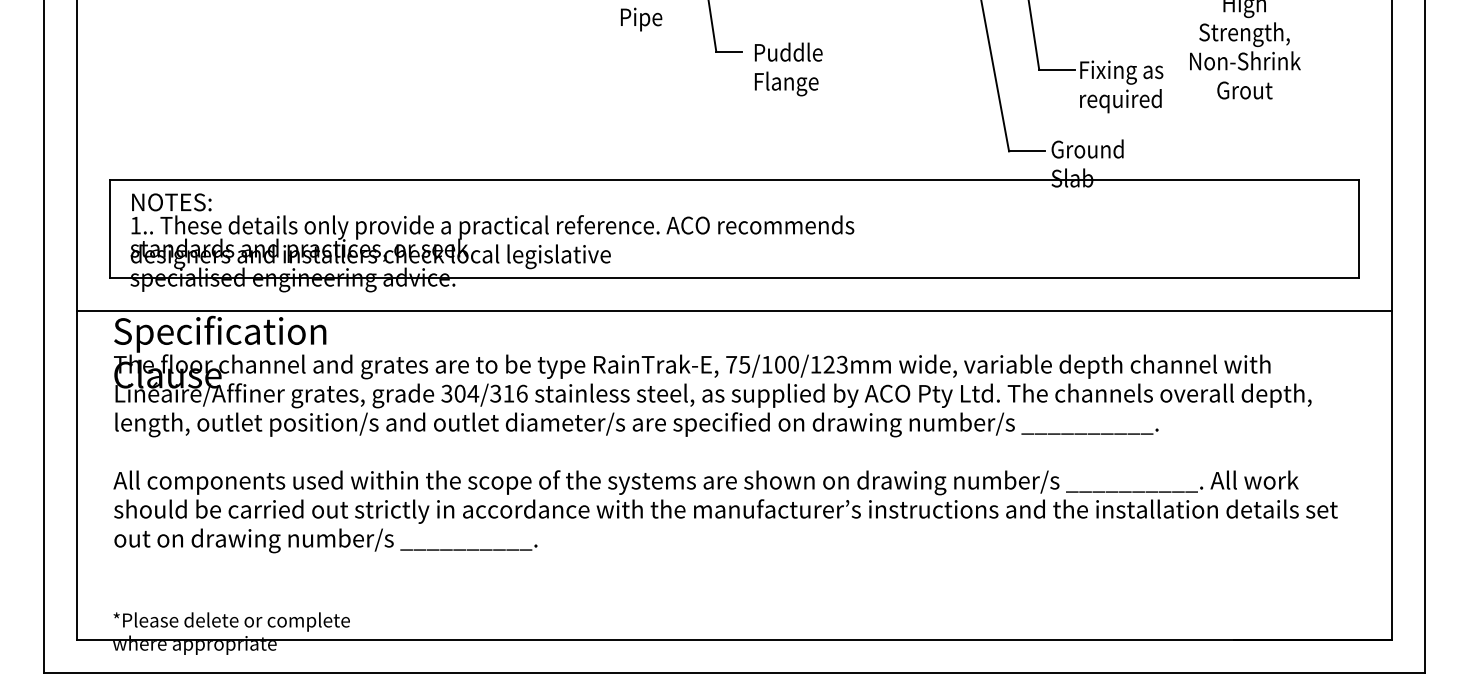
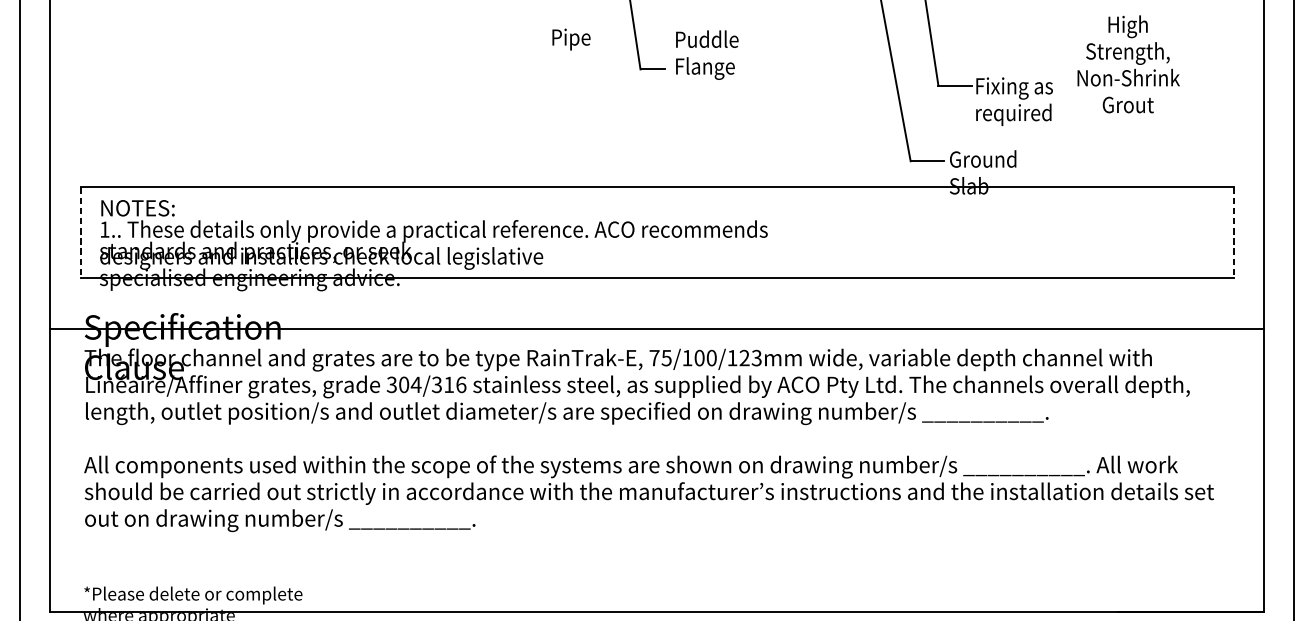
text: (788, 69) -> (707, 55), moved
line: (109, 229) -> (80, 233), solid -> dashed
line: (1359, 229) -> (1234, 233), solid -> dashed
line: (734, 311) -> (657, 329), moved

